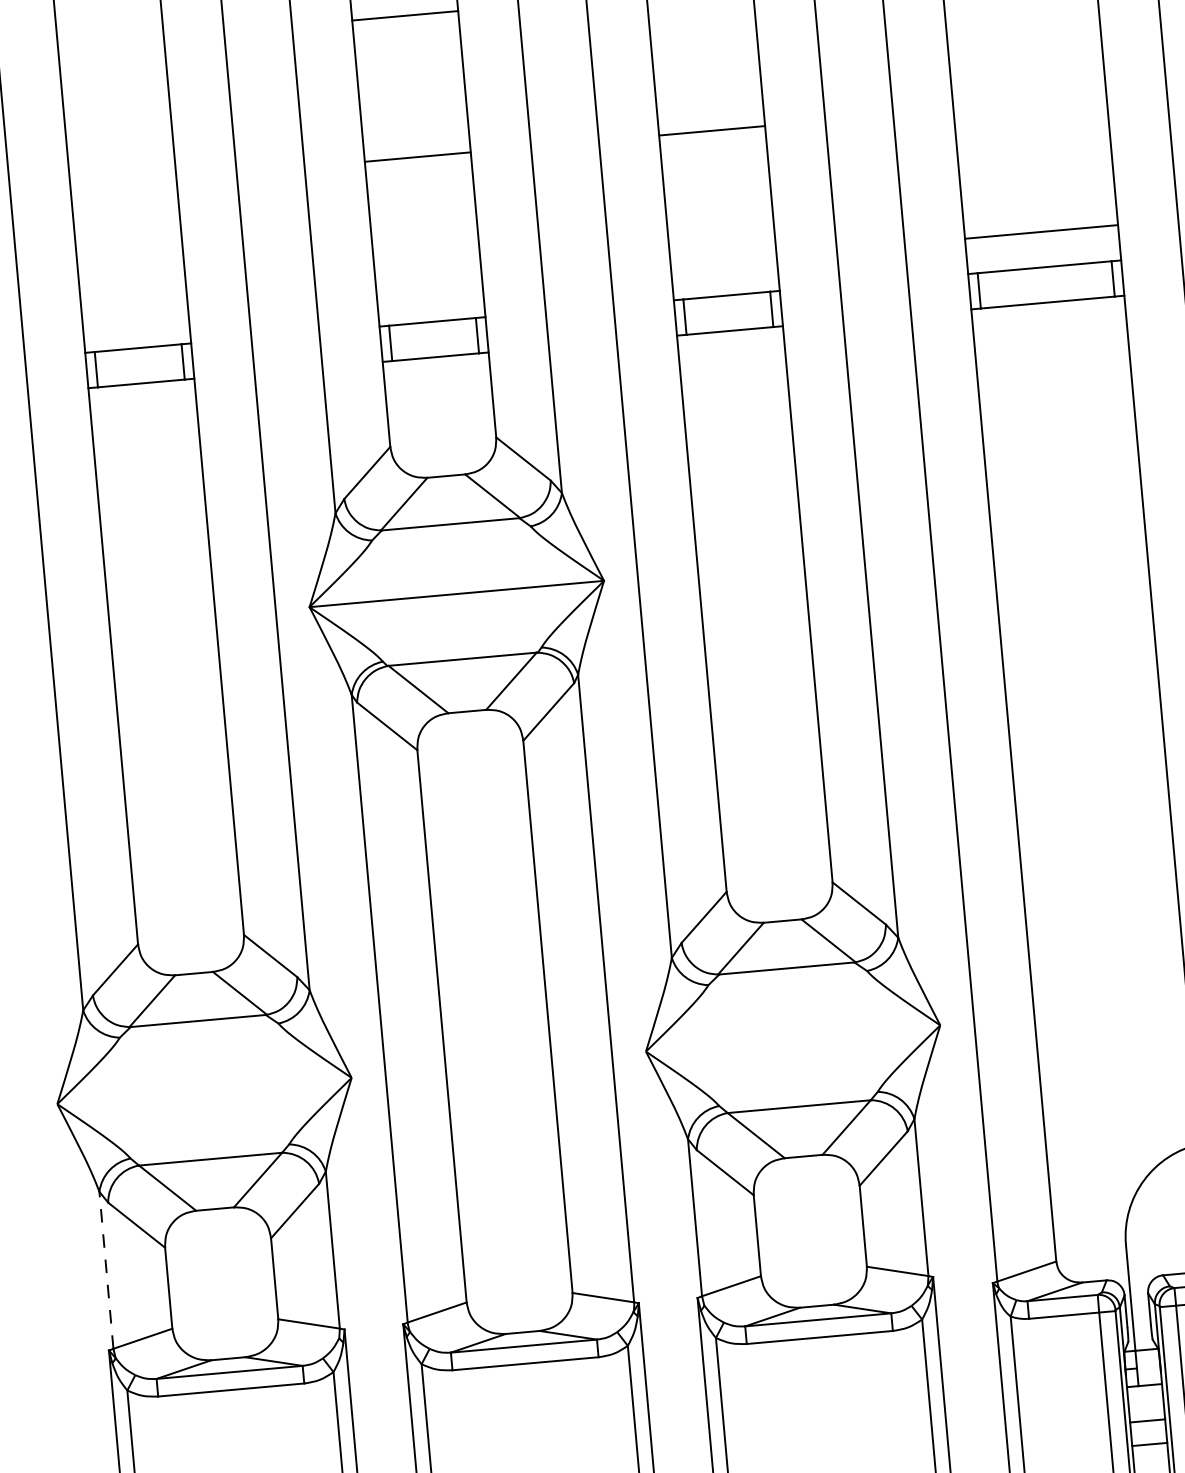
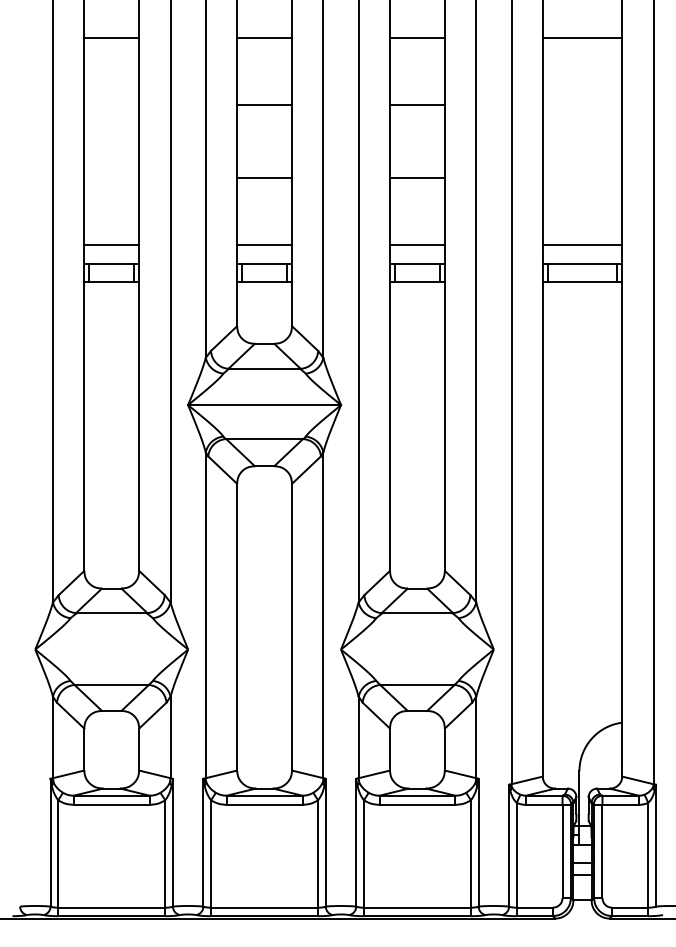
line: (721, 260) -> (416, 245), added
line: (429, 286) -> (264, 245), added
line: (134, 312) -> (111, 245), added
line: (105, 1270) -> (52, 737), dashed -> solid

